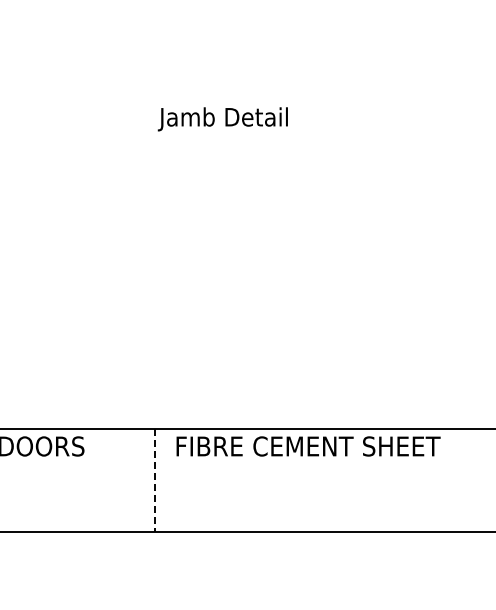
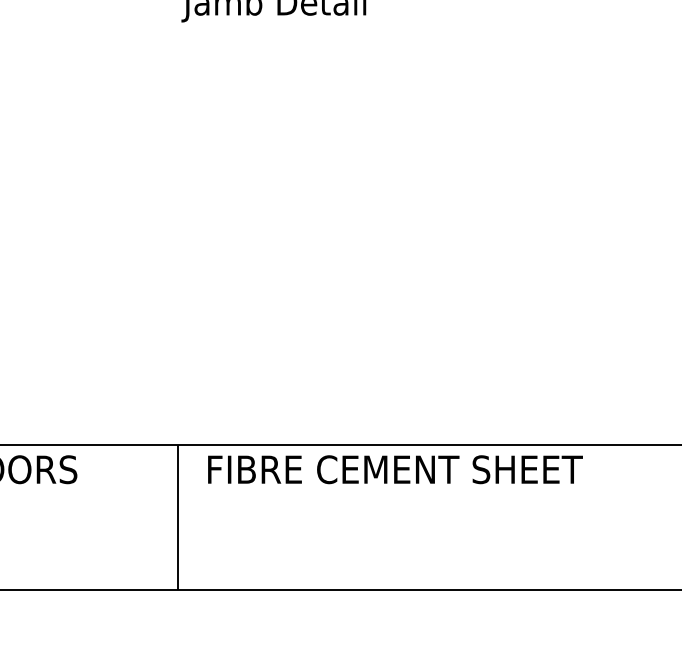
line: (155, 480) -> (178, 518), dashed -> solid

